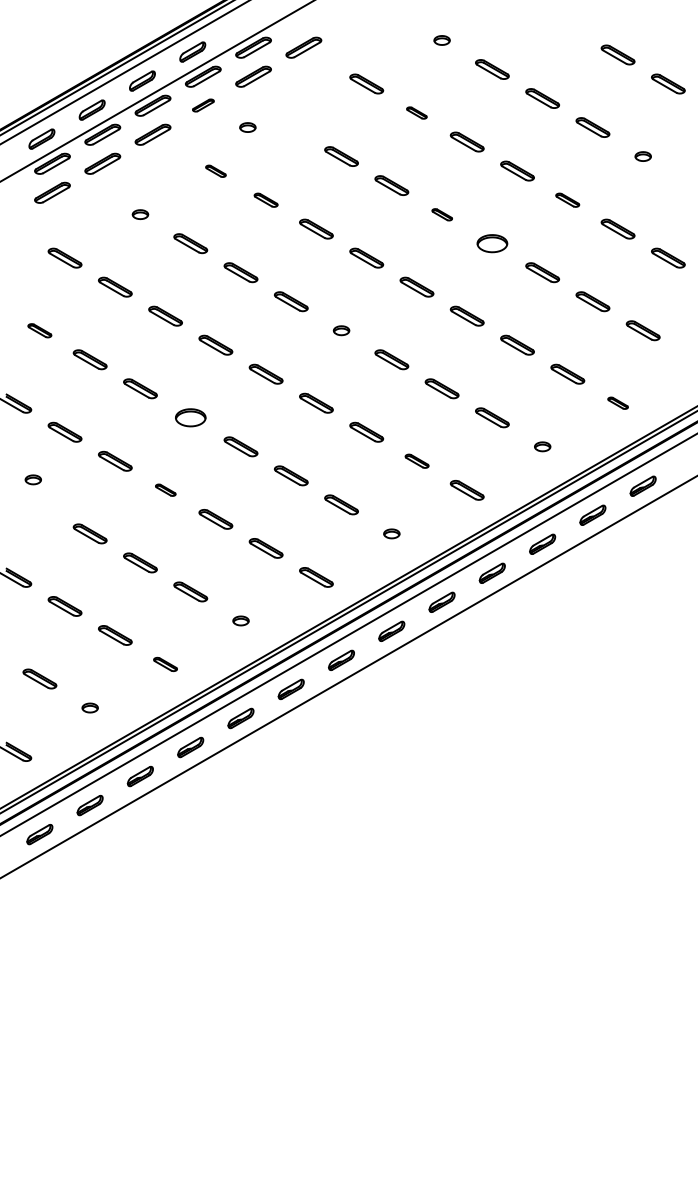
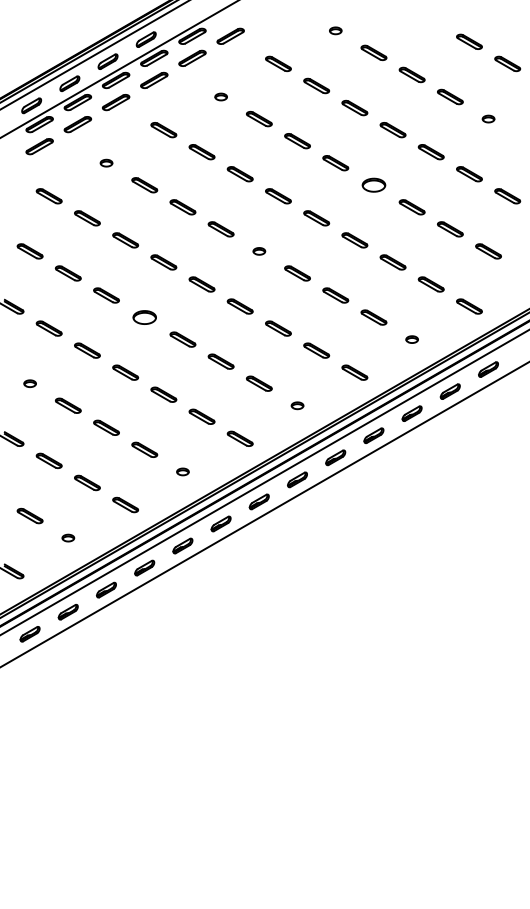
part: (203, 104) -> (154, 79), size x1.67
part: (416, 112) -> (316, 85), size x1.67
part: (247, 126) -> (220, 96), moved
part: (215, 171) -> (163, 130), size x1.67
part: (265, 200) -> (201, 152), size x1.43
part: (566, 200) -> (430, 152), size x1.43
part: (441, 215) -> (335, 163), size x1.67
part: (39, 330) -> (29, 251), size x1.43
part: (618, 403) -> (469, 306), size x1.67
part: (416, 461) -> (316, 350), size x1.43
part: (32, 479) -> (29, 383), moved
part: (165, 490) -> (125, 372), size x1.67
part: (165, 663) -> (125, 504), size x1.43

